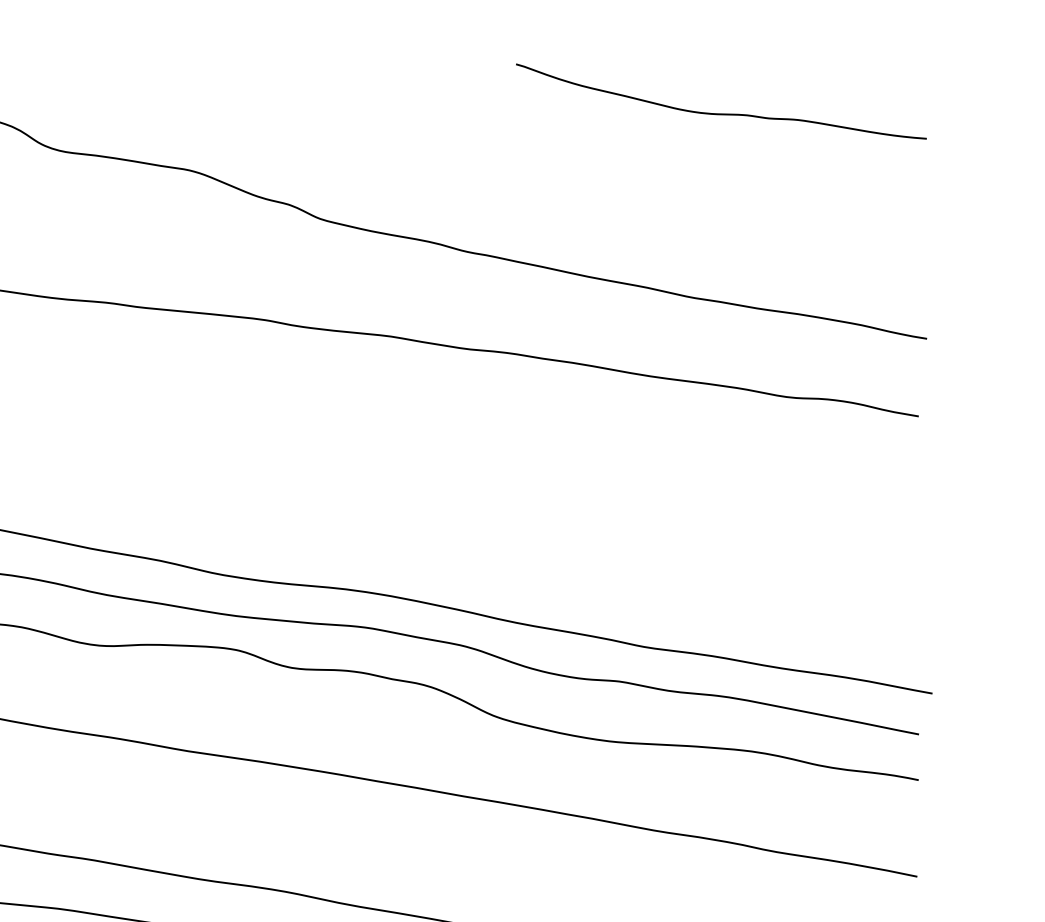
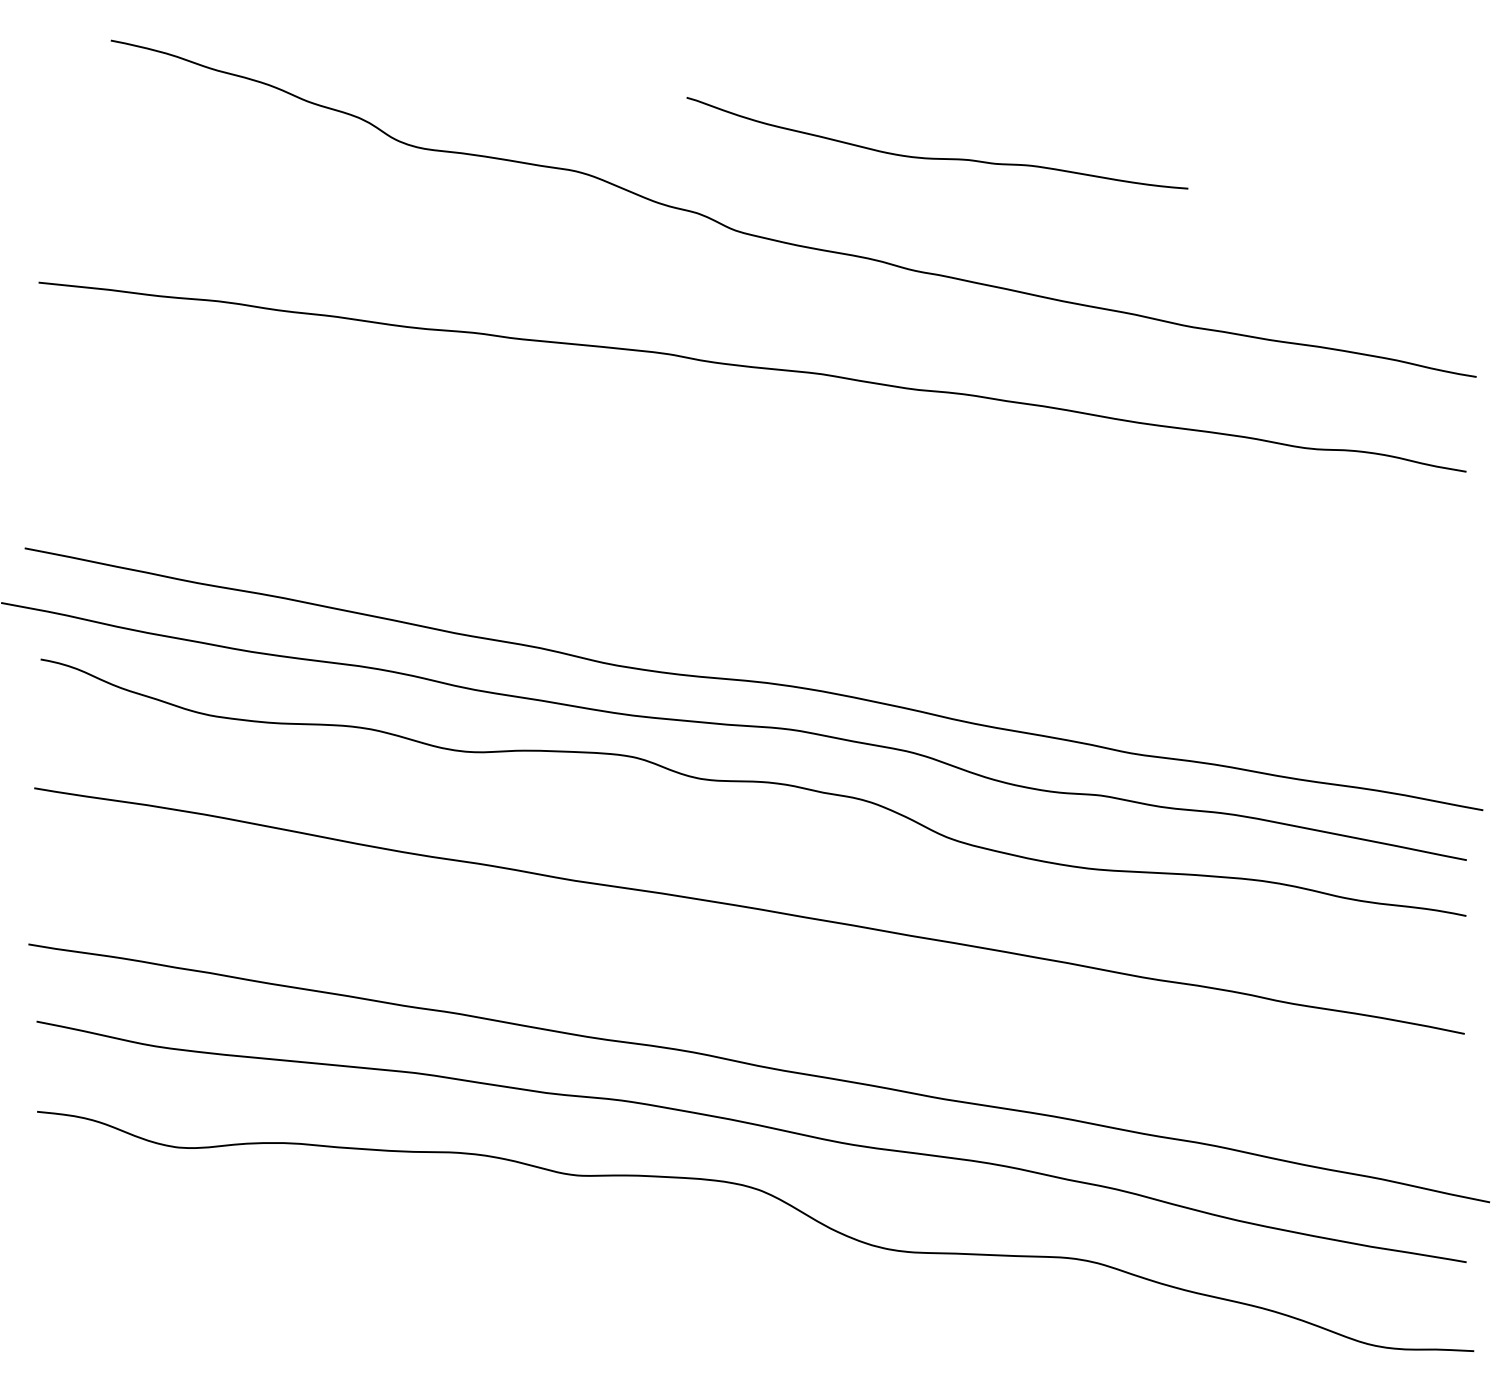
curve: (720, 113) -> (936, 157), moved

